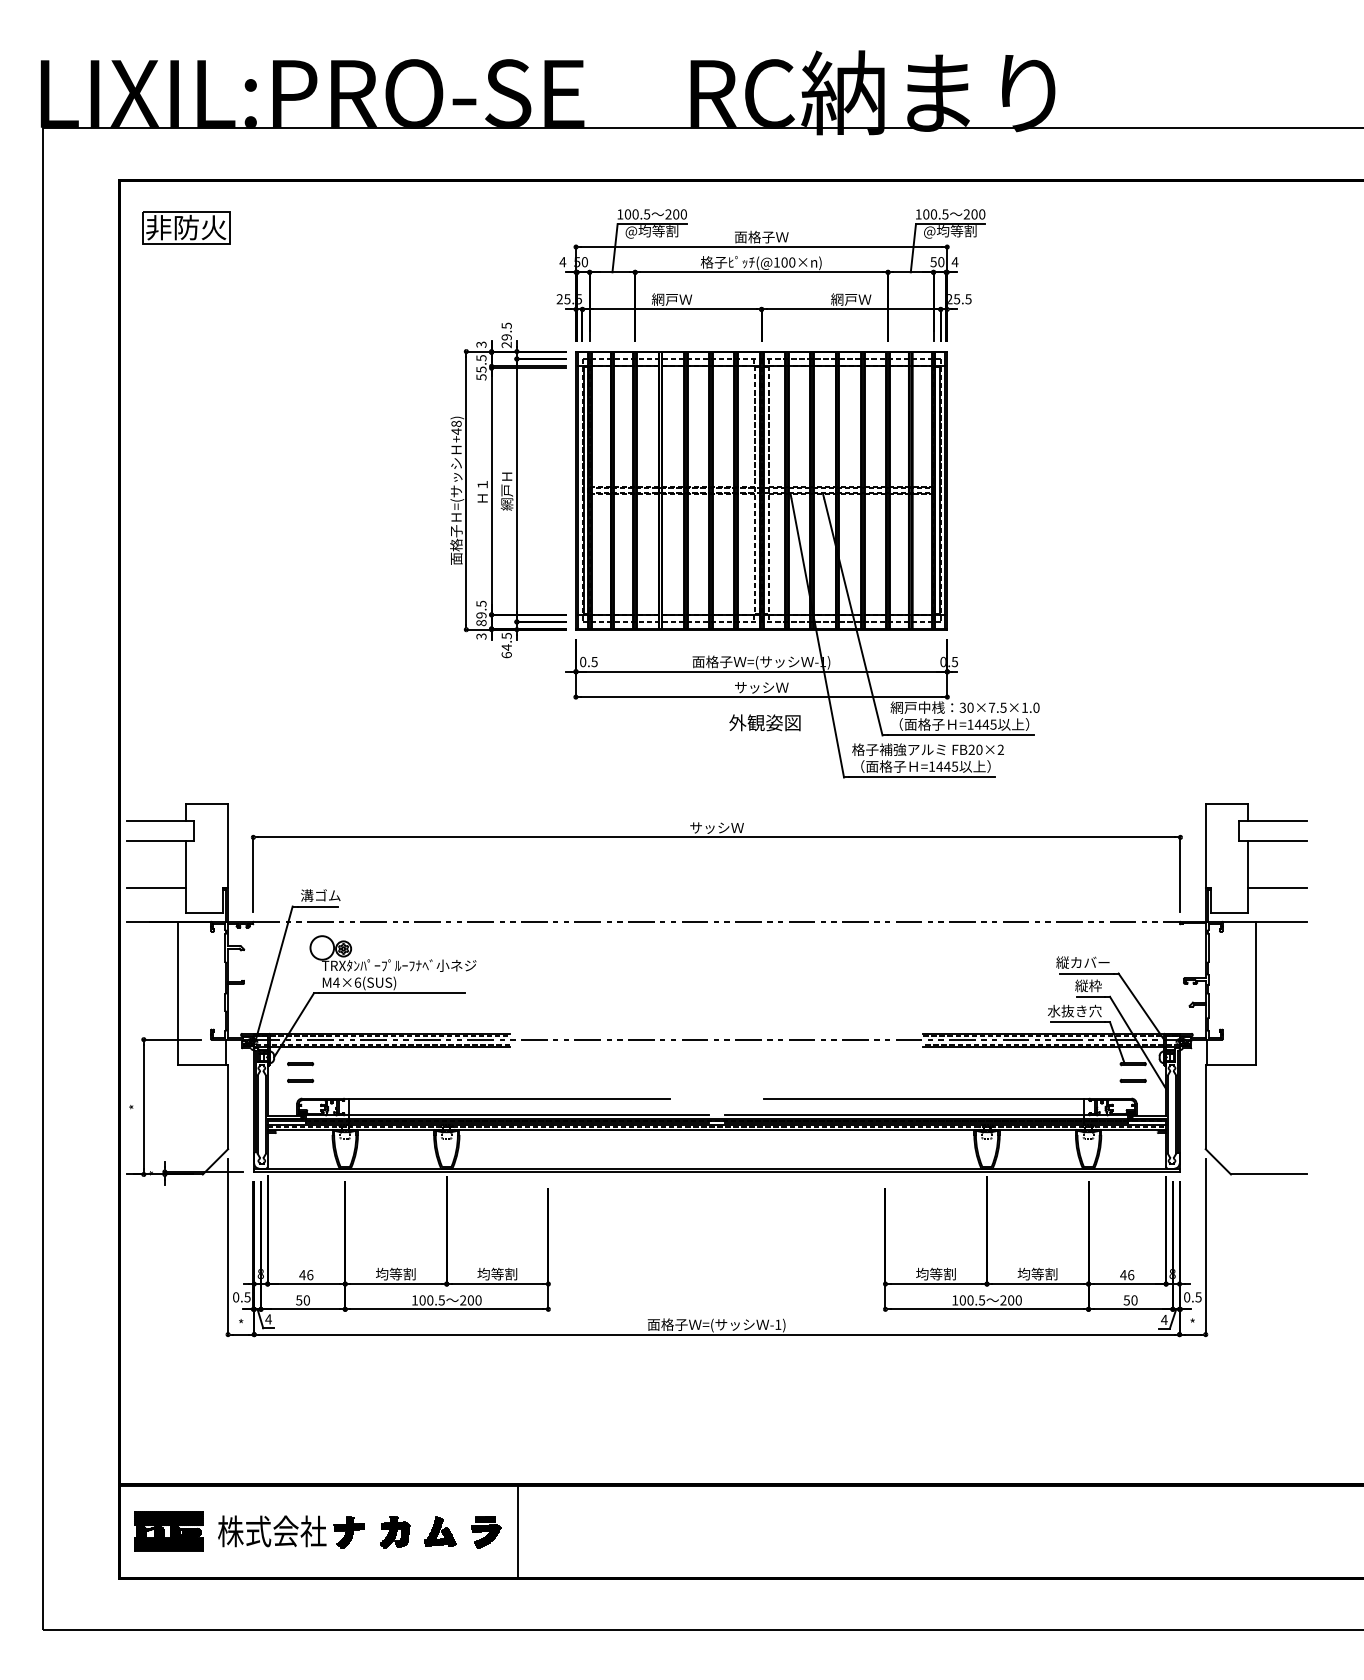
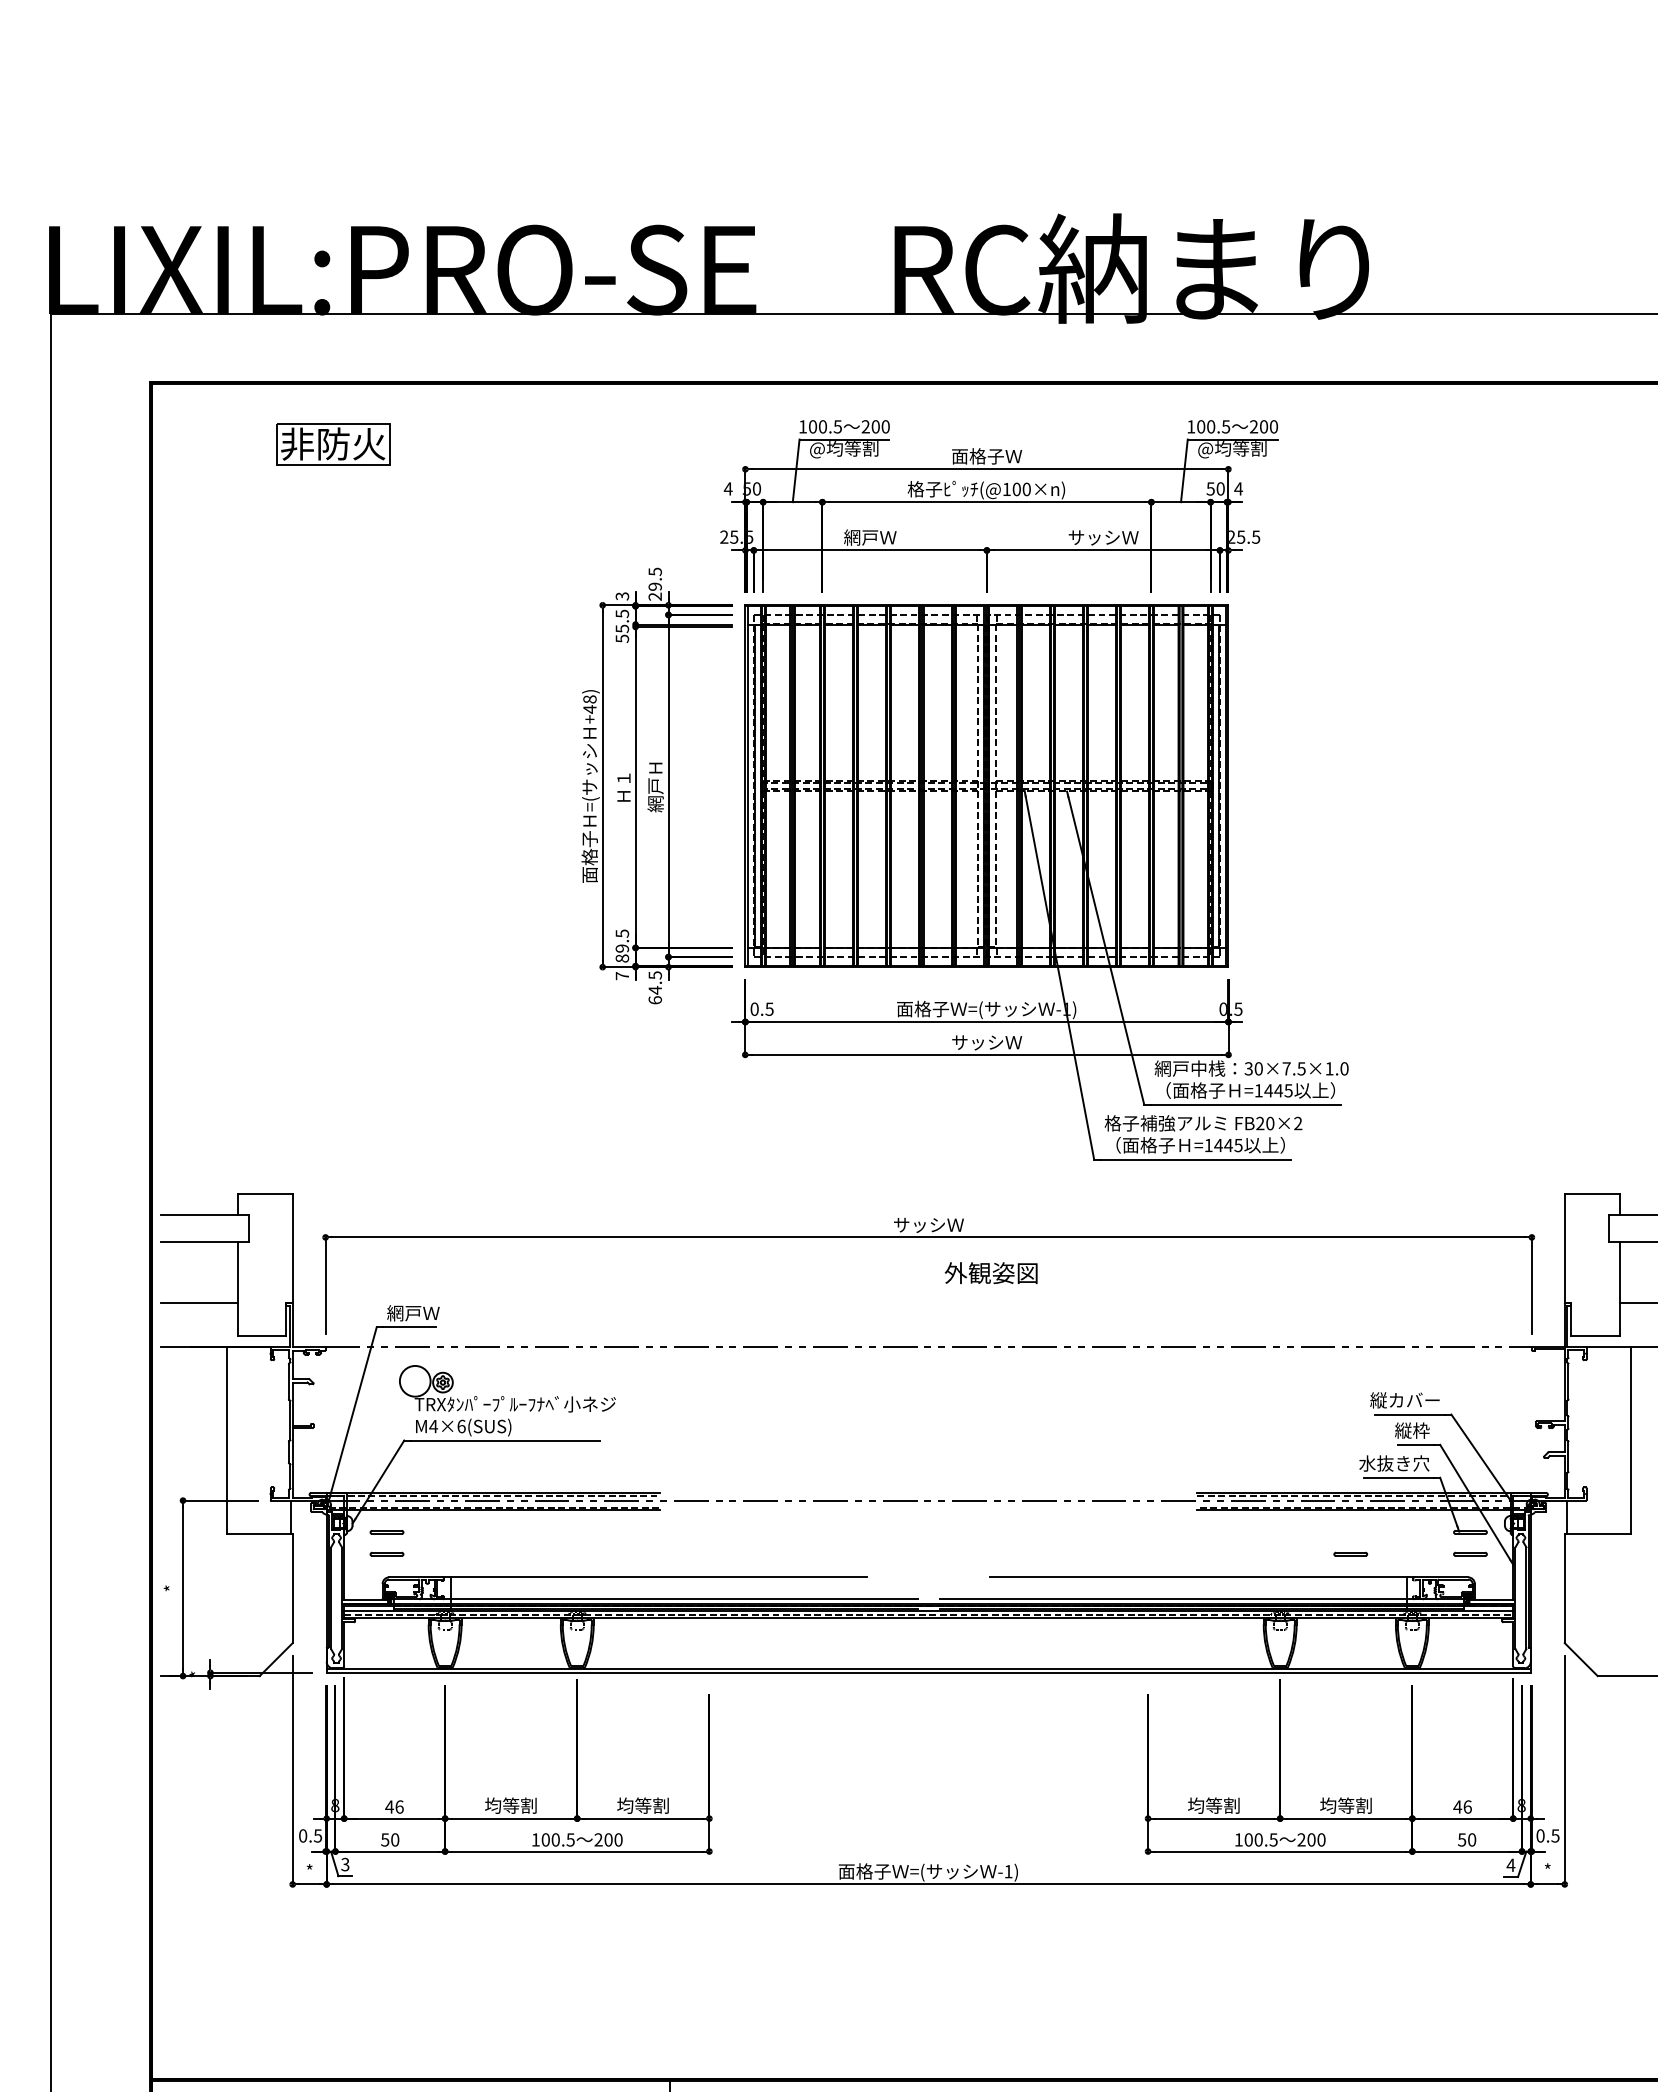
part: (186, 227) -> (333, 443), moved
text: (851, 299) -> (1103, 537), 網戸Ｗ -> サッシＷ
text: (481, 636) -> (622, 976), 3 -> 7
text: (764, 722) -> (990, 1272), moved
text: (320, 895) -> (412, 1313), 溝ゴム -> 網戸Ｗ
line: (1040, 1080) -> (1349, 1553), added
text: (268, 1319) -> (345, 1864), 4 -> 3

